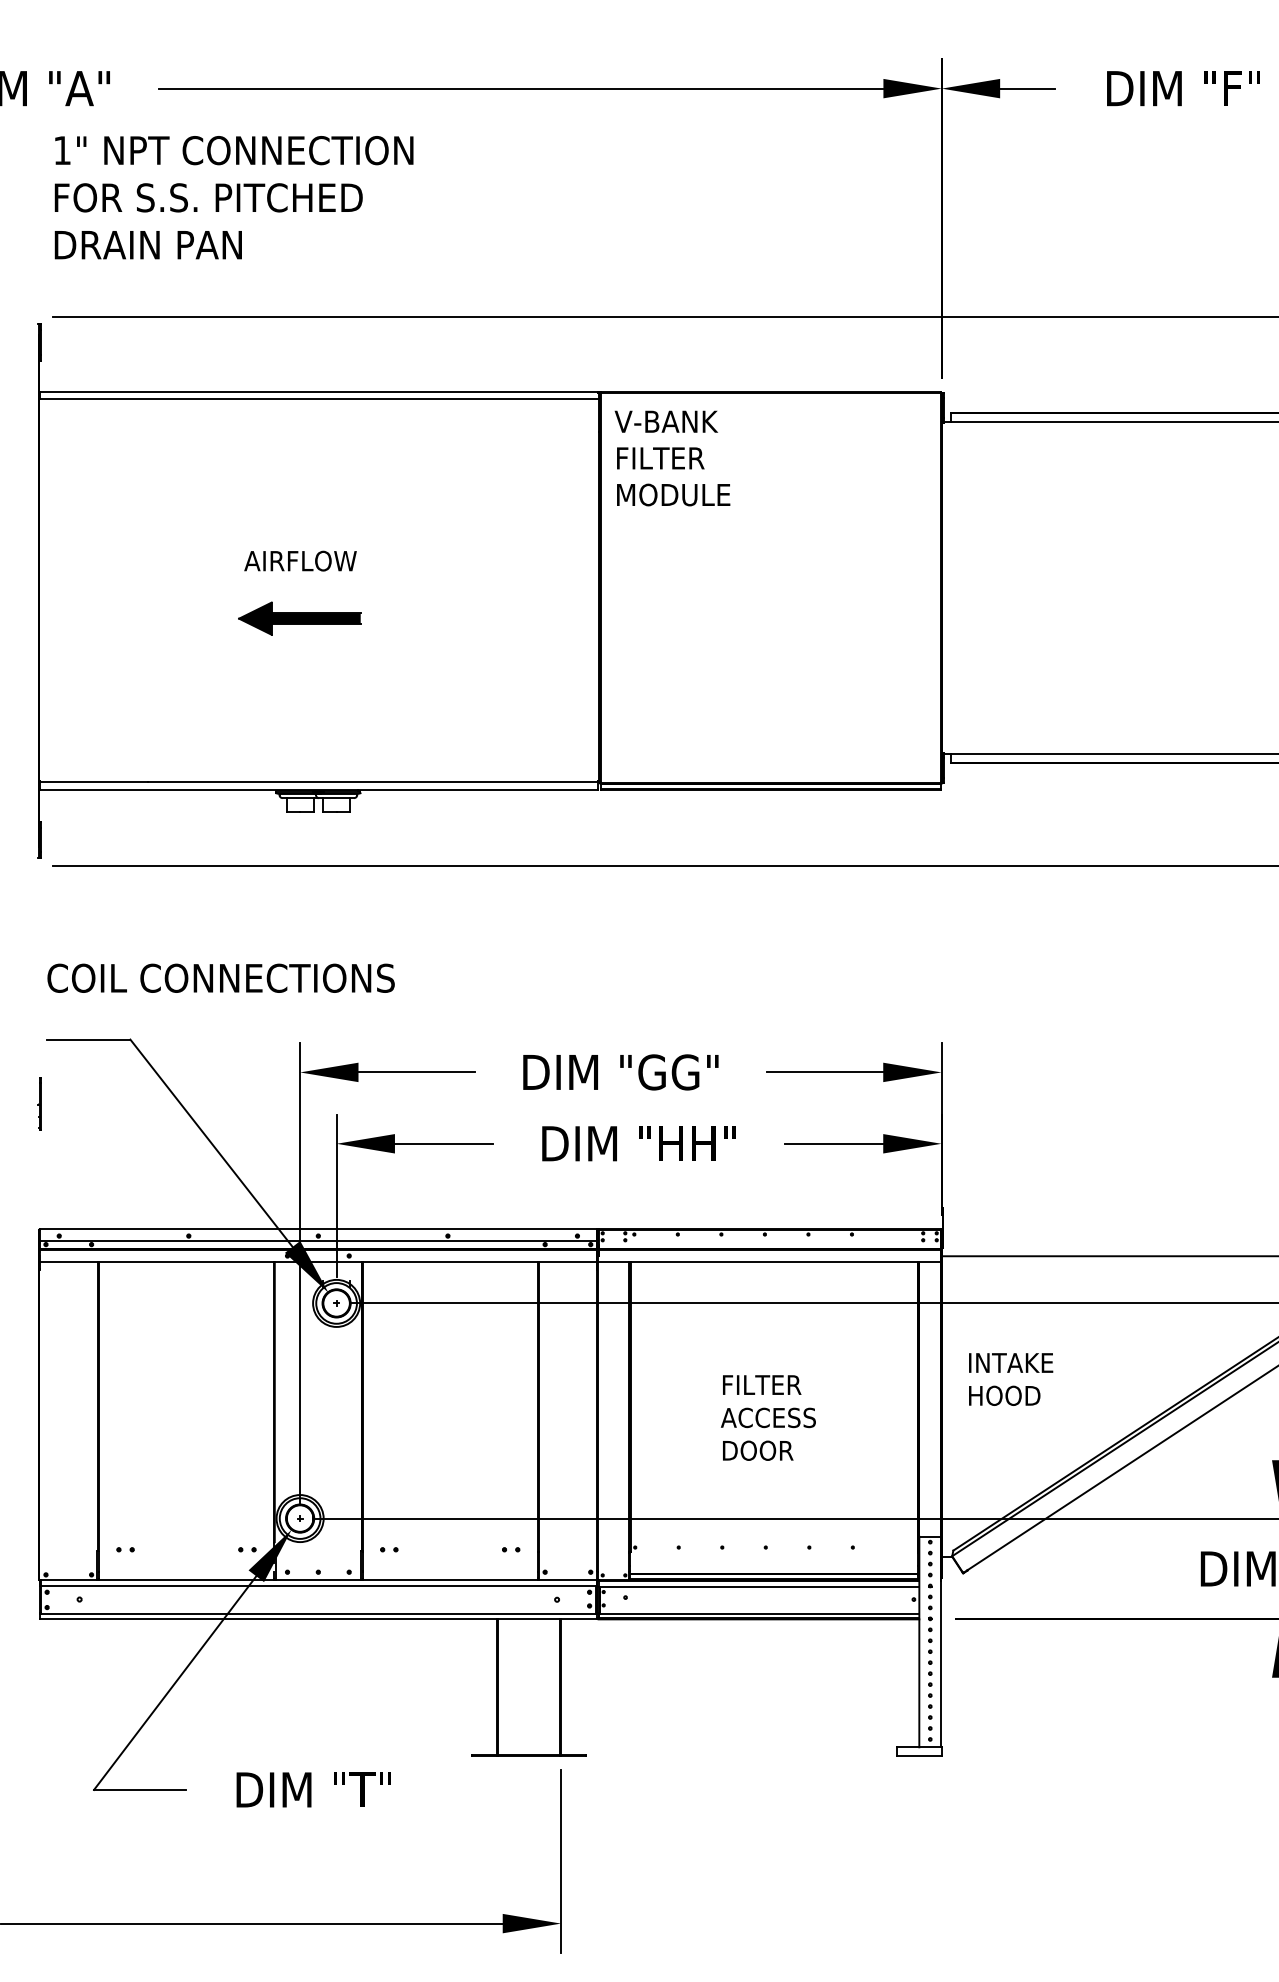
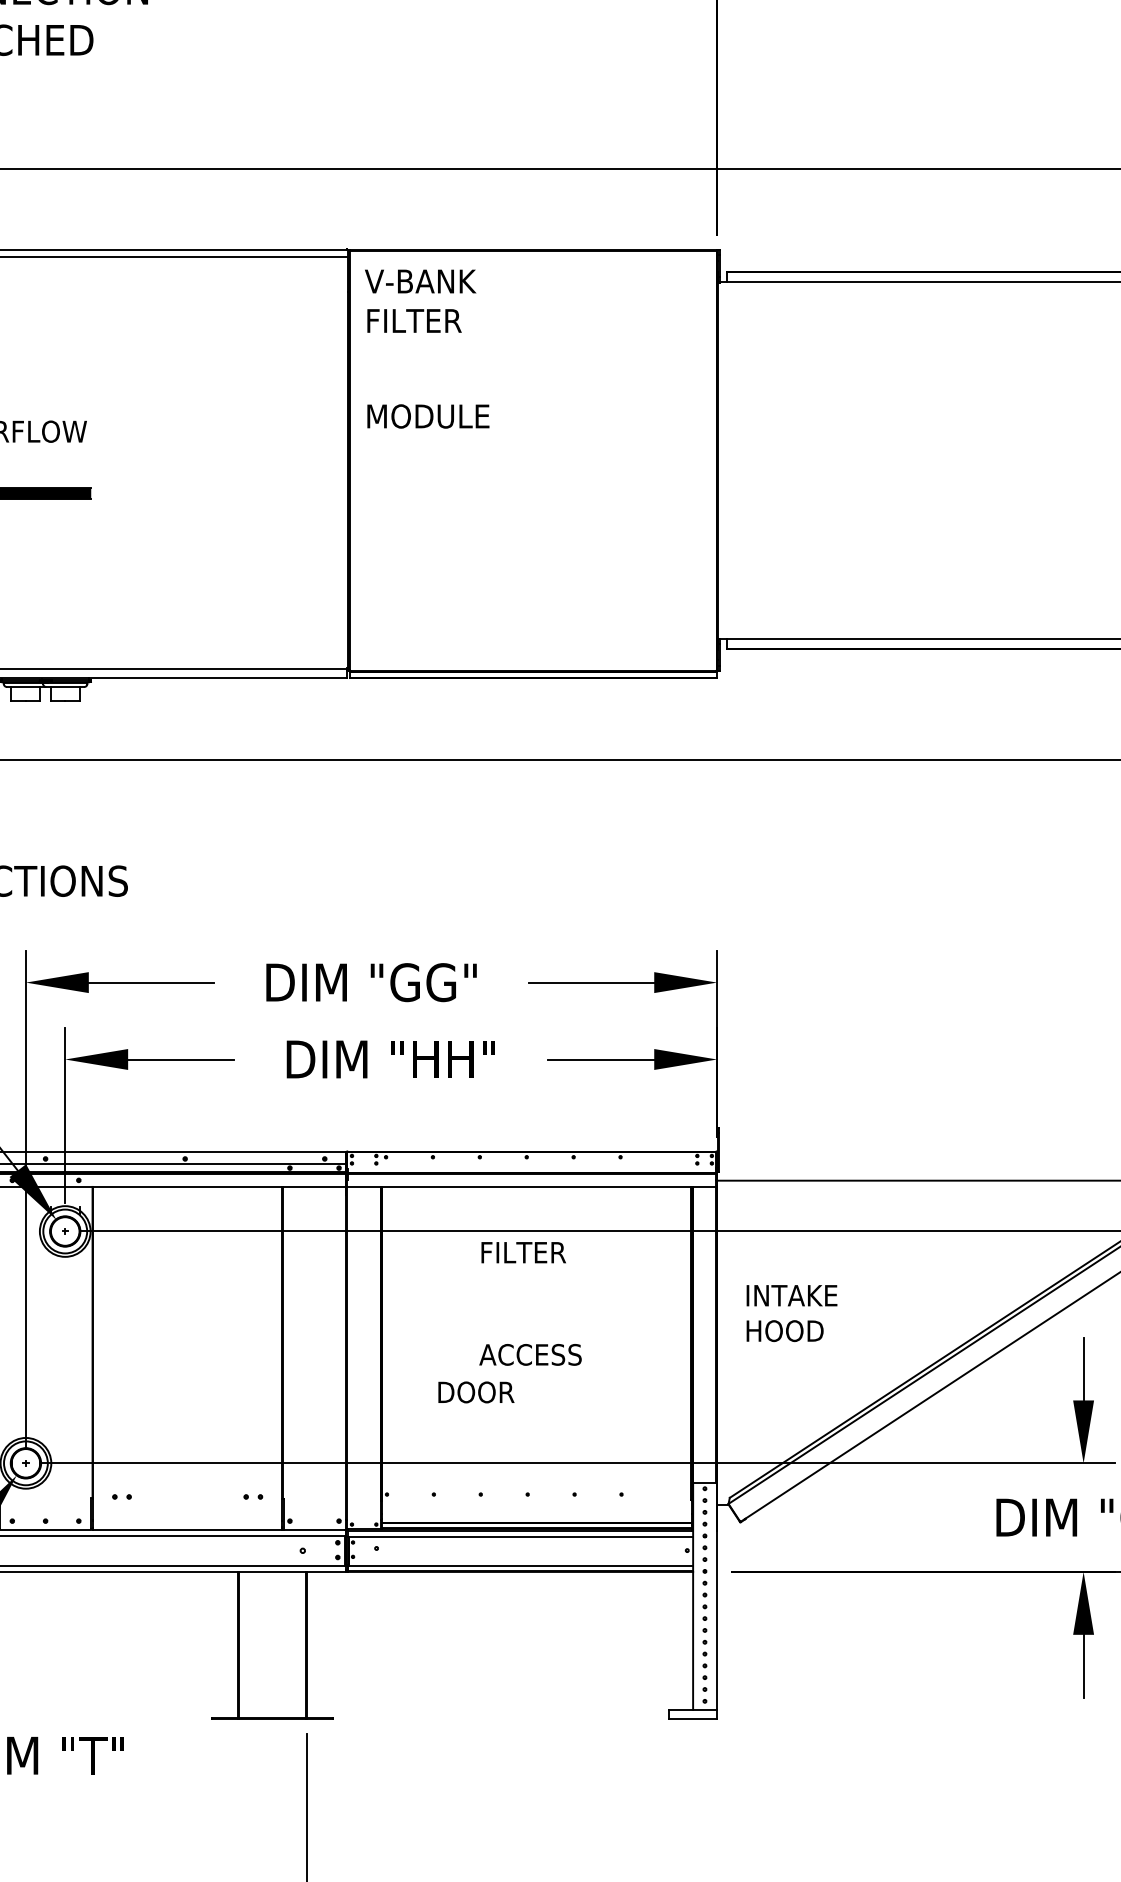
text: (673, 494) -> (428, 415), moved
text: (762, 1384) -> (524, 1252), moved
text: (758, 1450) -> (476, 1392), moved

